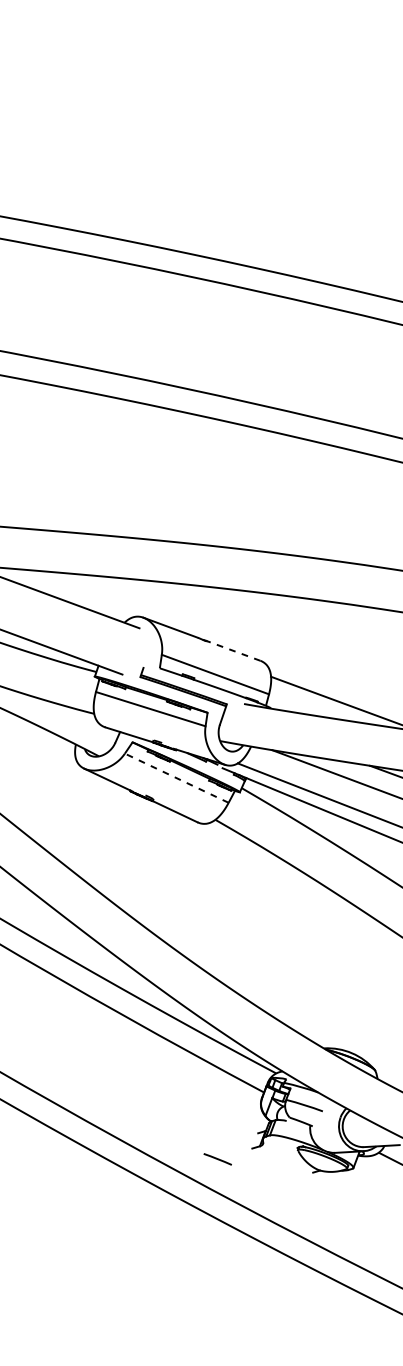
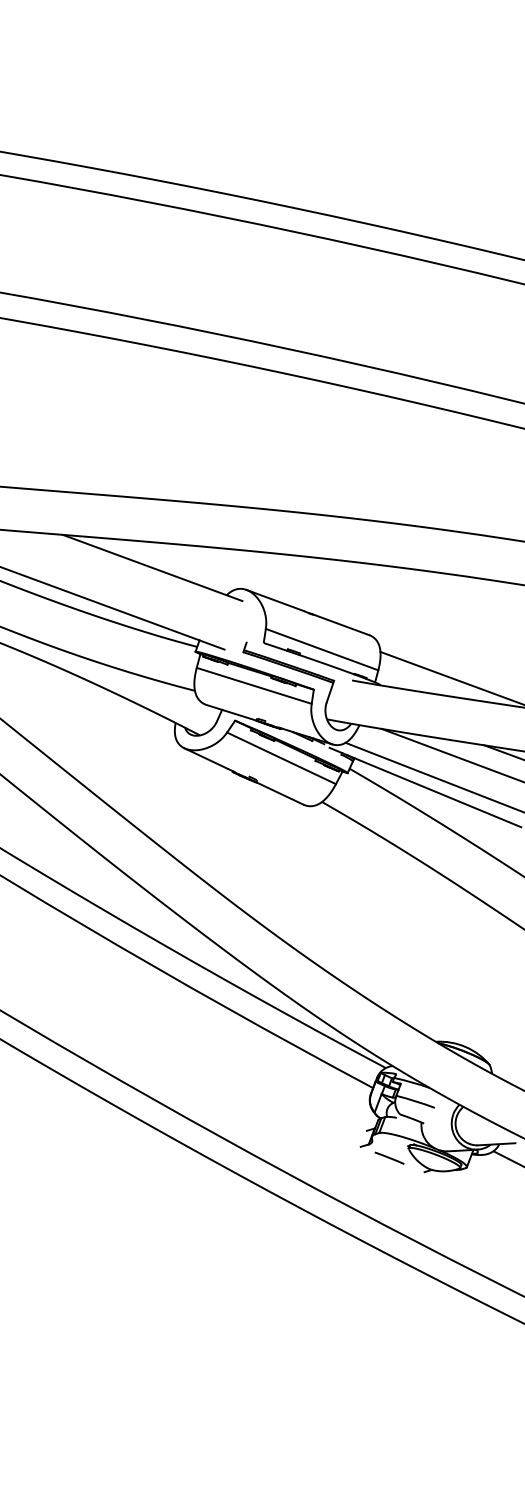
line: (232, 650) -> (340, 624), dashed -> solid
line: (176, 778) -> (281, 758), dashed -> solid
line: (217, 1158) -> (389, 1157), moved

